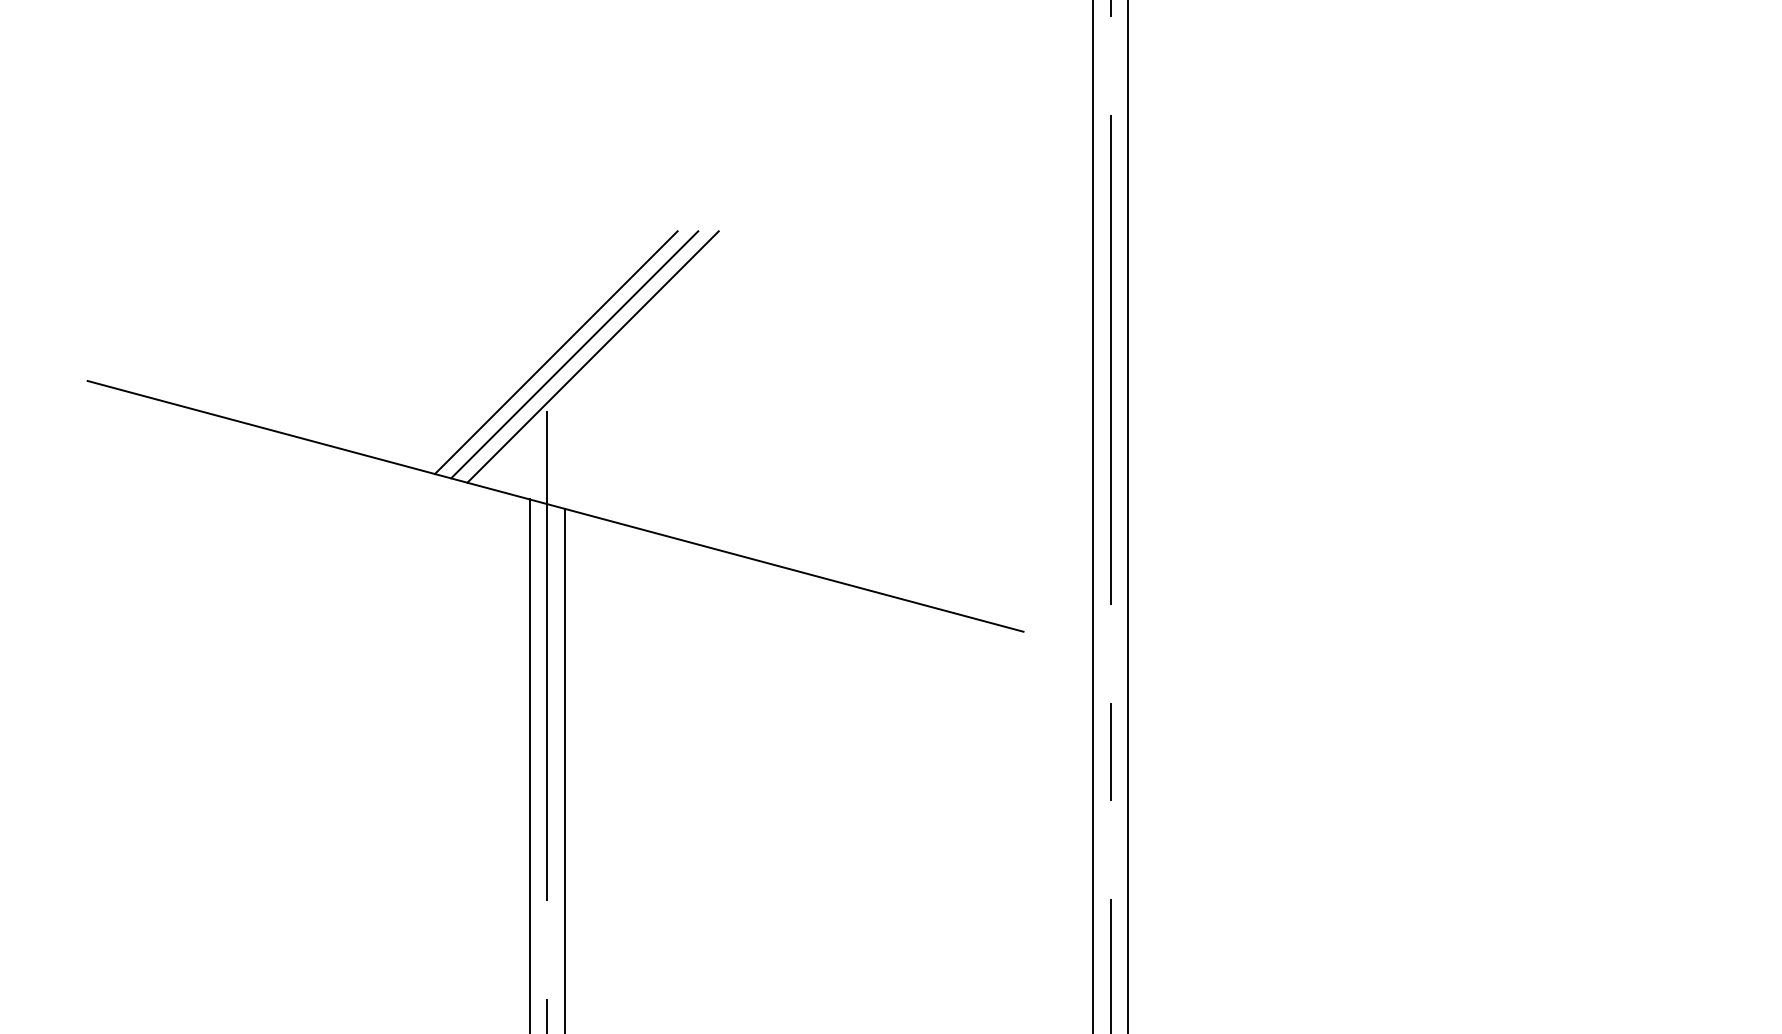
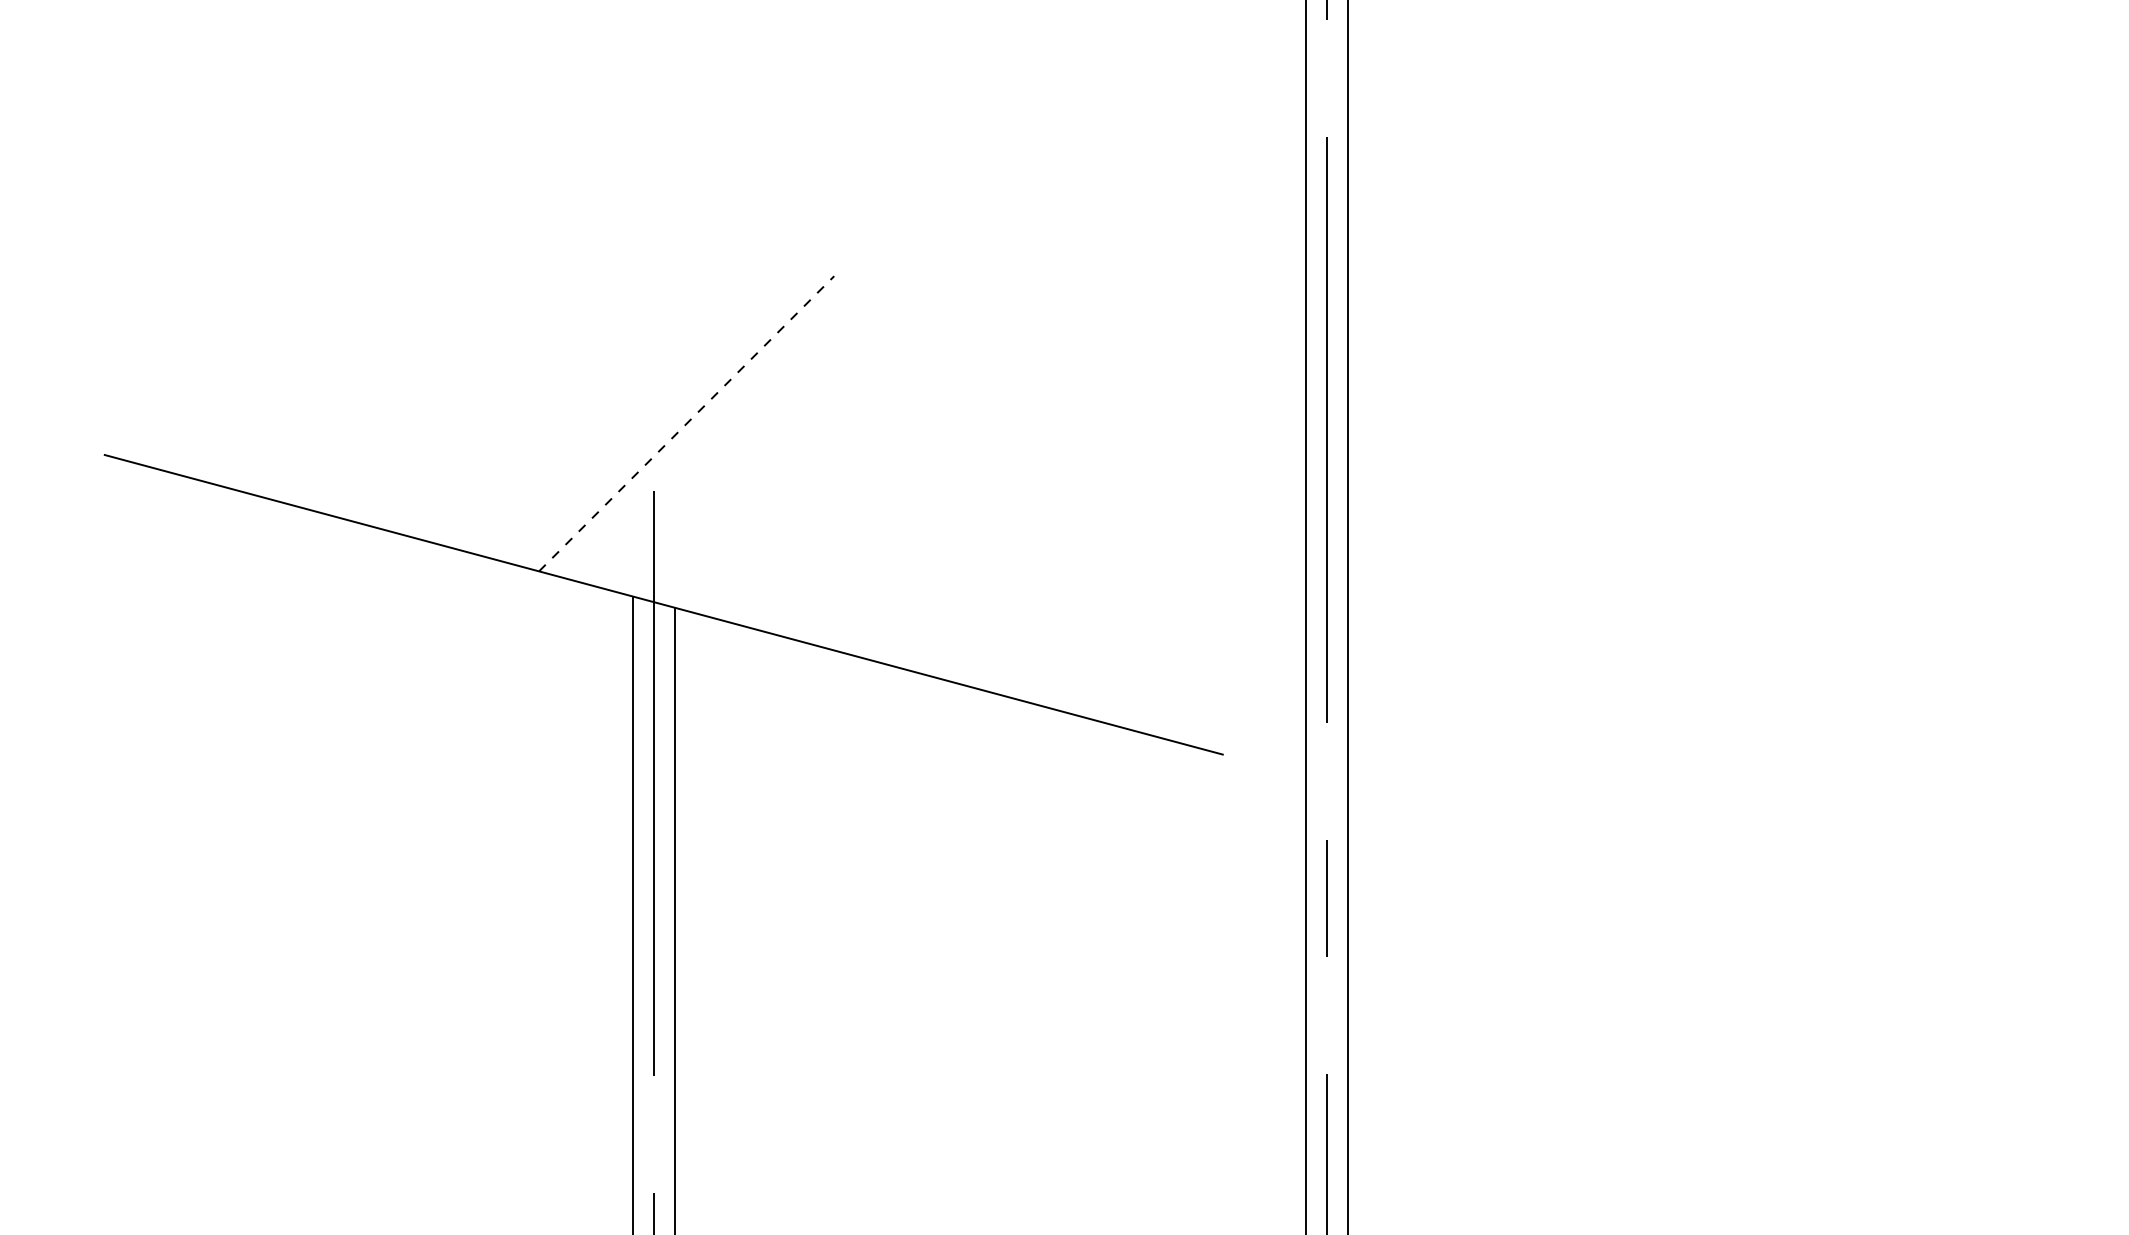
line: (556, 352) -> (664, 421), removed
line: (574, 354) -> (686, 423), solid -> dashed
line: (592, 357) -> (708, 426), removed

